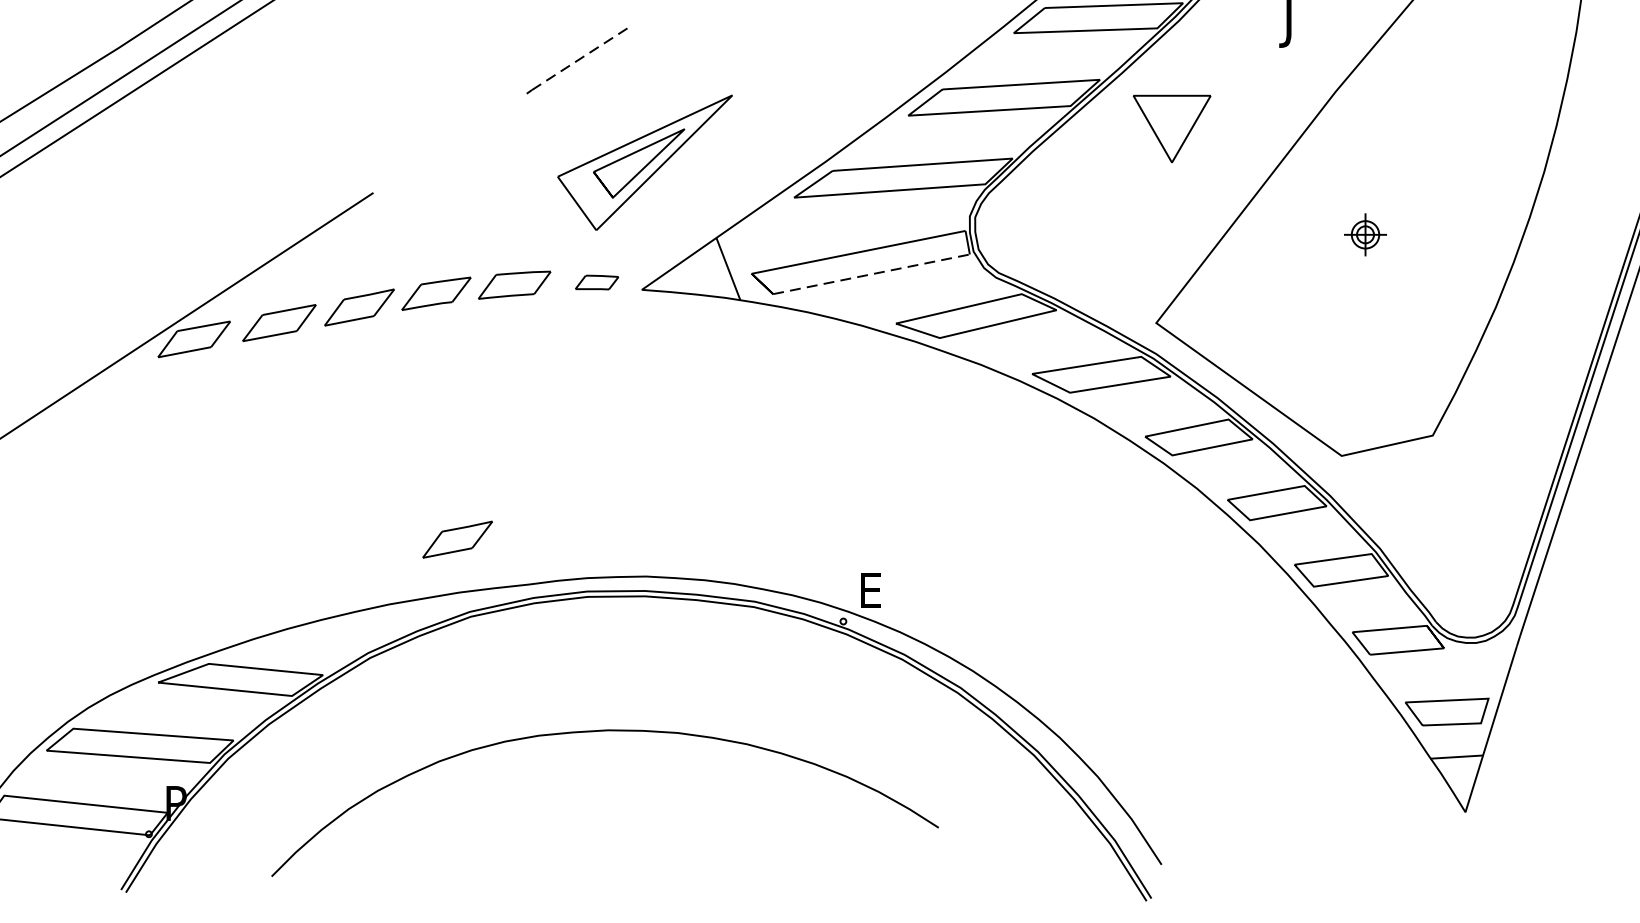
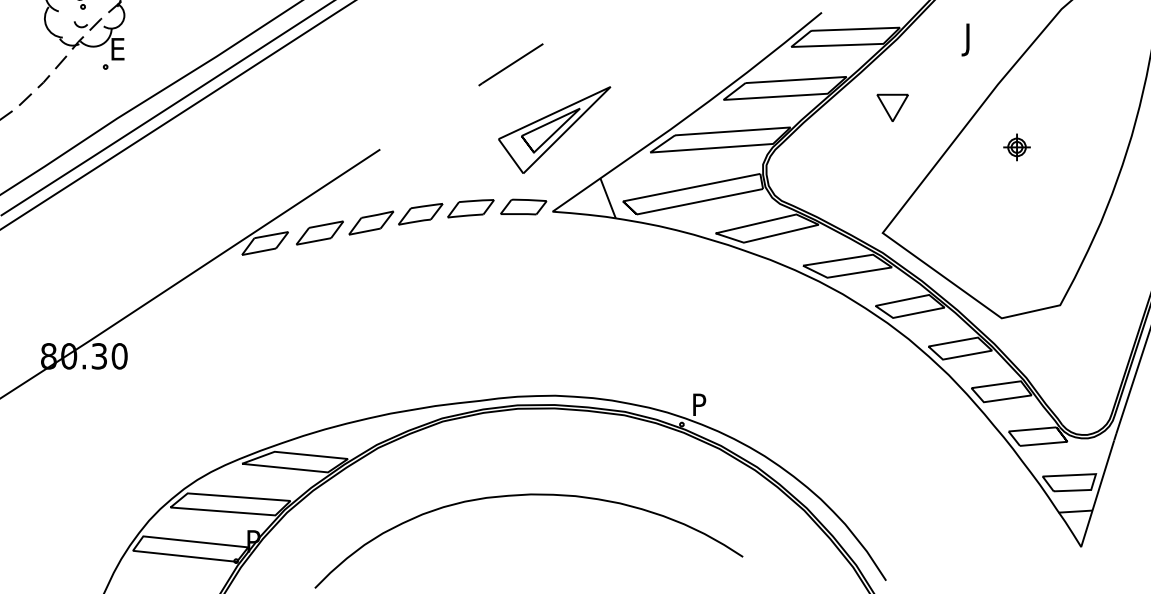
line: (579, 58) -> (512, 63), dashed -> solid
part: (1171, 127) -> (892, 107), size x0.62
part: (1364, 234) -> (1016, 147), moved
line: (872, 273) -> (700, 201), dashed -> solid
part: (596, 281) -> (523, 206), size x1.67
part: (457, 538) -> (434, 371), removed
text: (870, 590) -> (699, 404), E -> P

